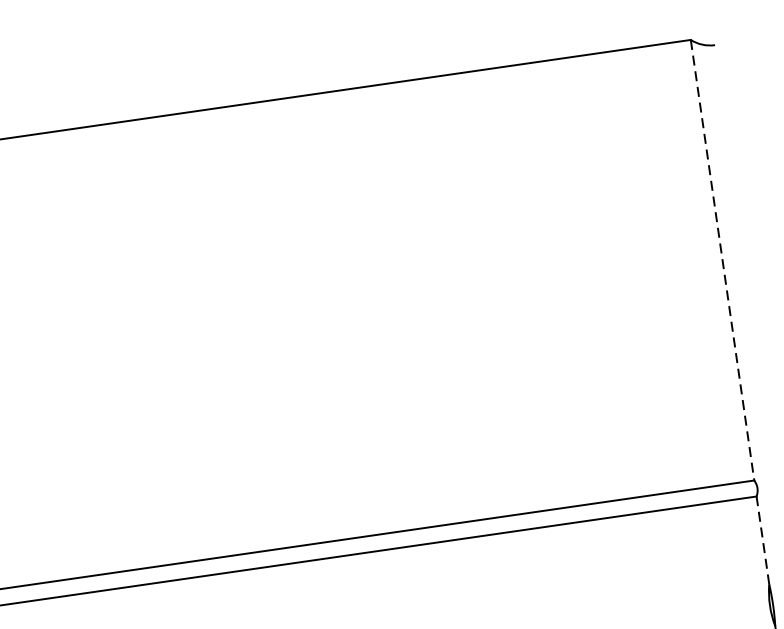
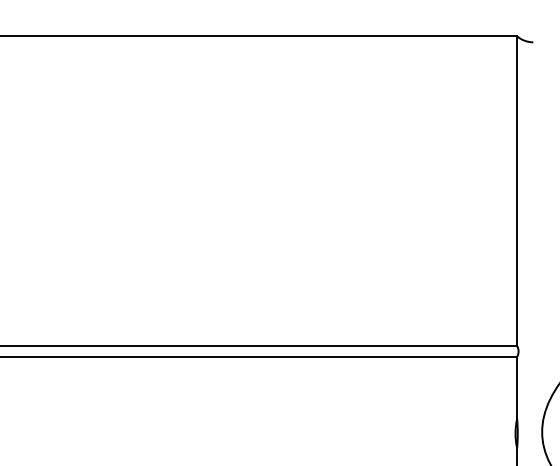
line: (723, 260) -> (517, 191), dashed -> solid
line: (763, 539) -> (517, 387), dashed -> solid

